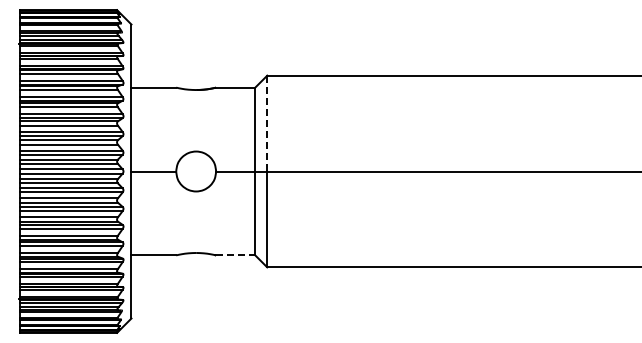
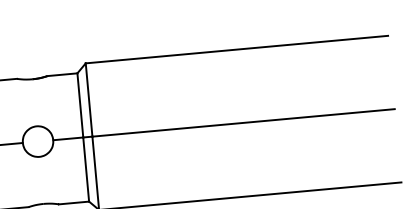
line: (267, 123) -> (89, 99), dashed -> solid
line: (235, 255) -> (73, 203), dashed -> solid

